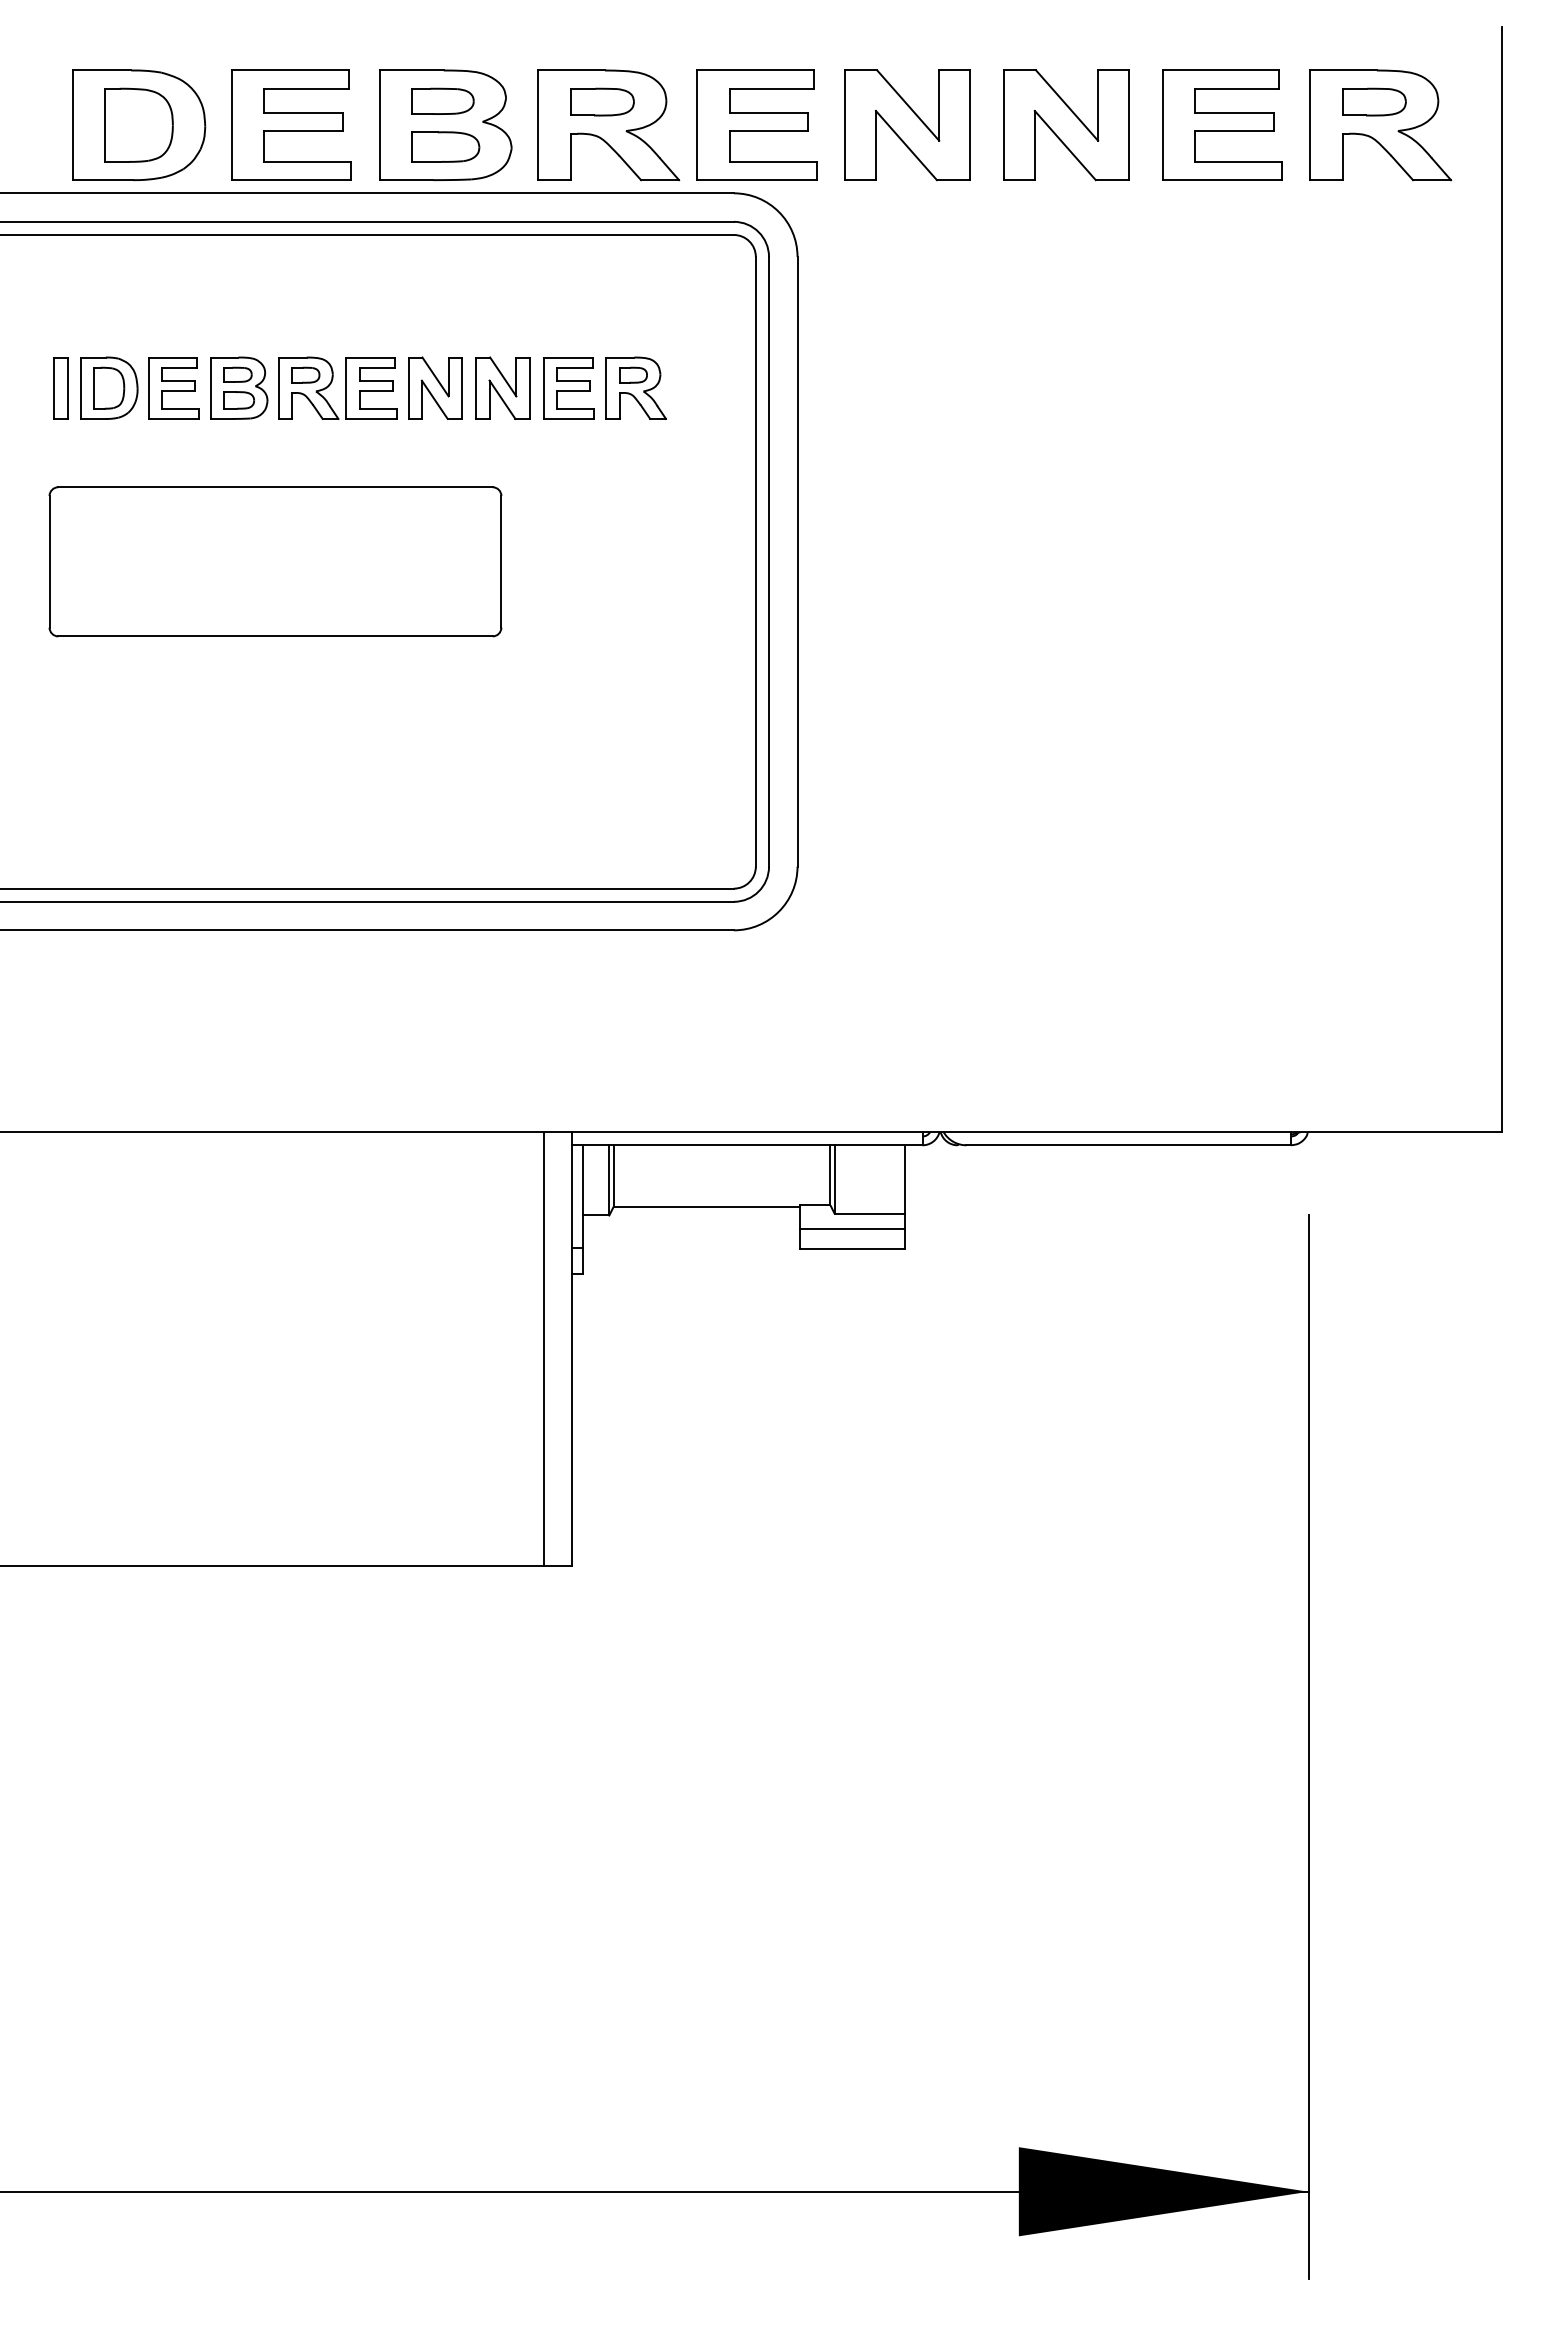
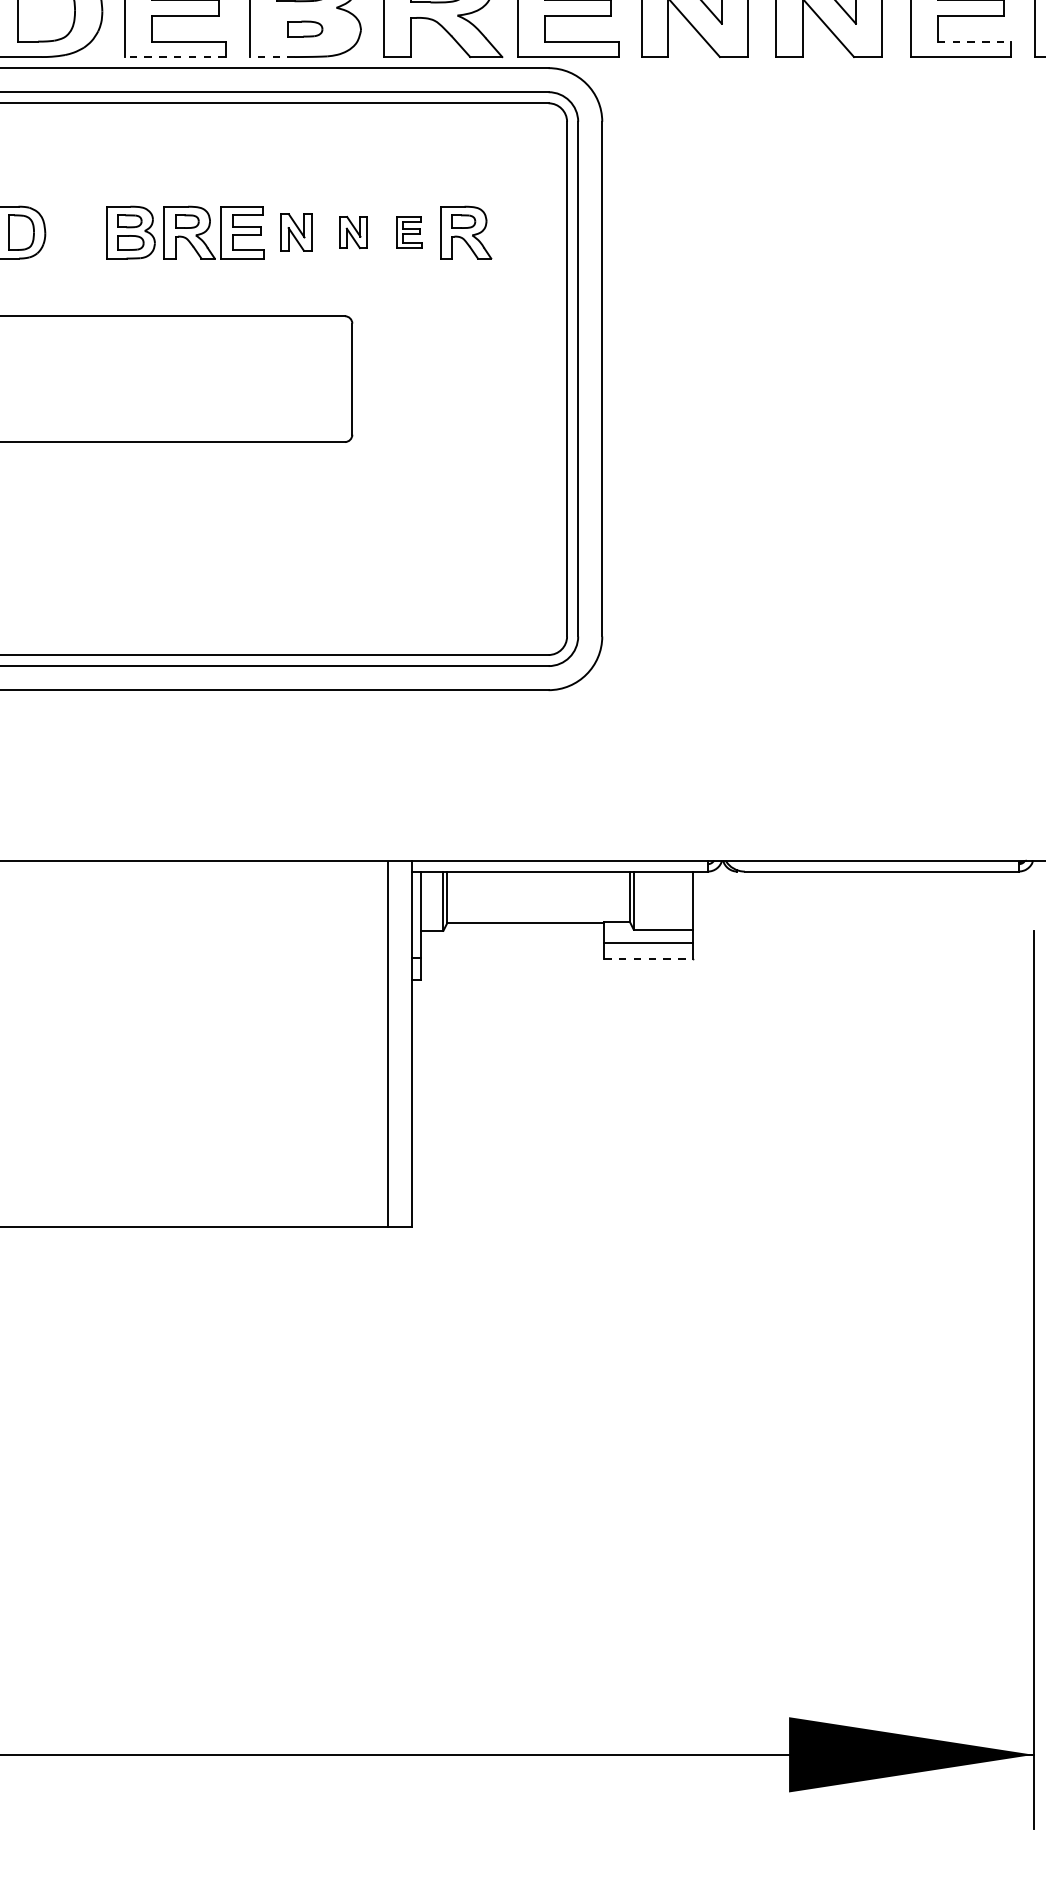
part: (445, 146) -> (305, 28), size x0.6
line: (1238, 161) -> (974, 41), solid -> dashed
line: (291, 180) -> (175, 57), solid -> dashed
line: (406, 180) -> (272, 57), solid -> dashed
part: (435, 387) -> (296, 232), size x0.7
part: (502, 387) -> (353, 232), size x0.6
part: (173, 388) -> (75, 232), removed
part: (568, 388) -> (408, 232), size x0.6
line: (852, 1249) -> (648, 959), solid -> dashed

